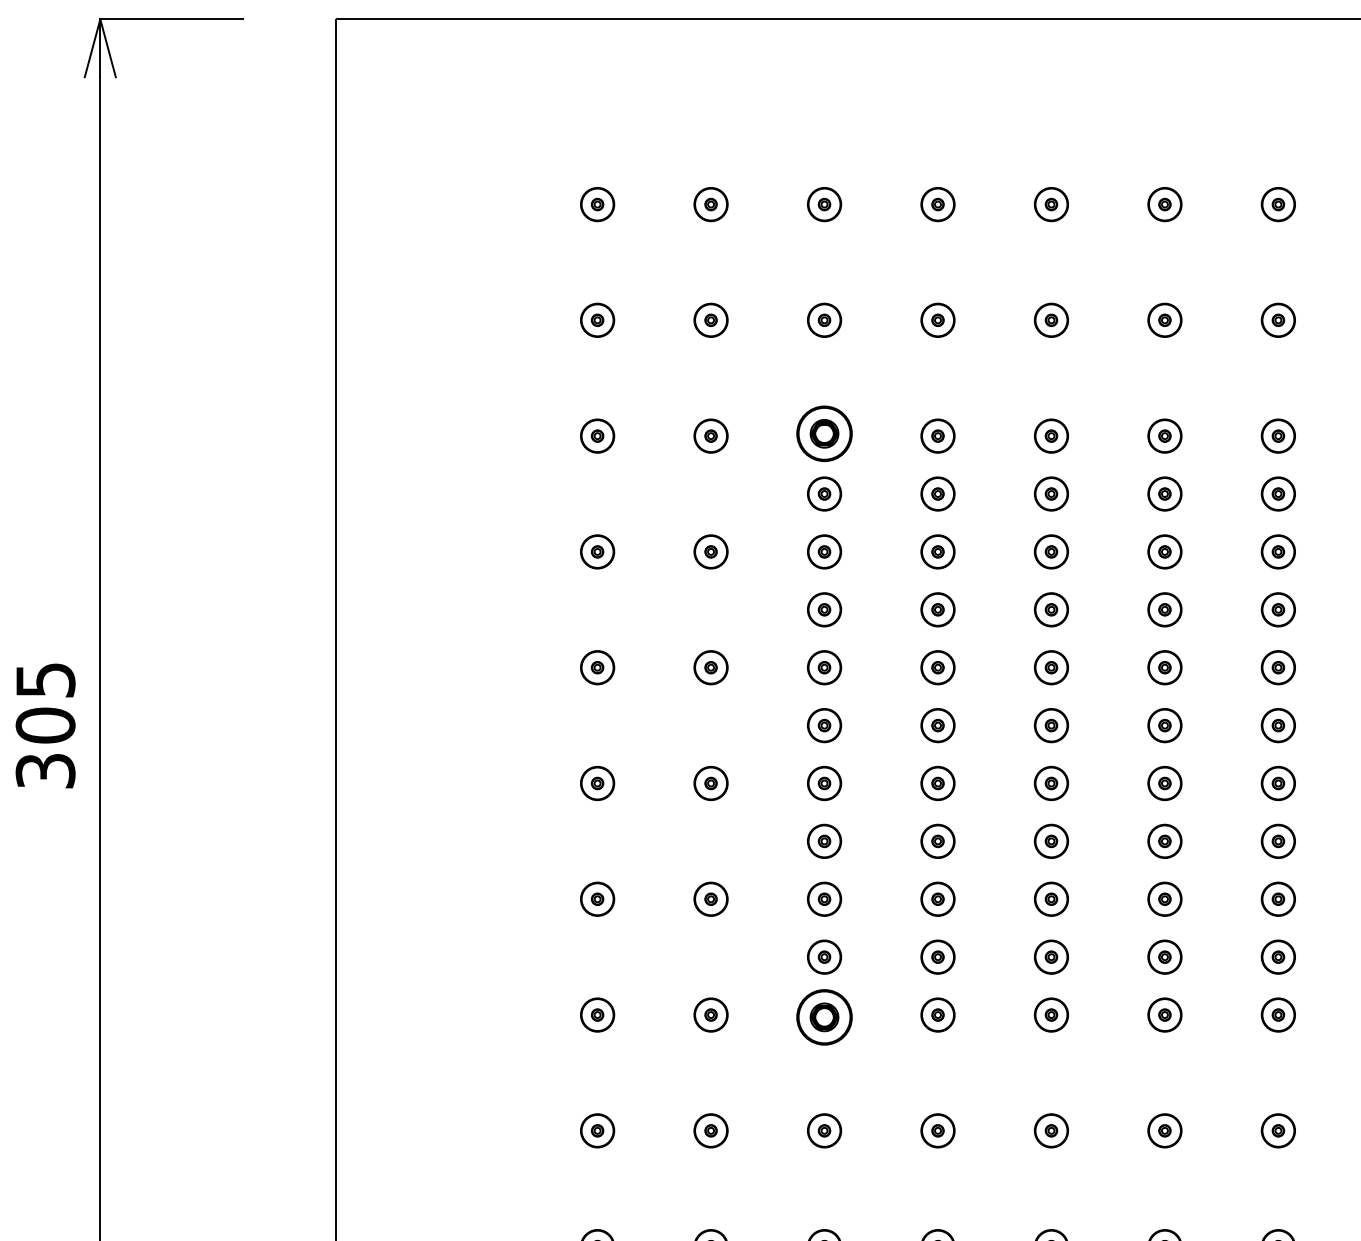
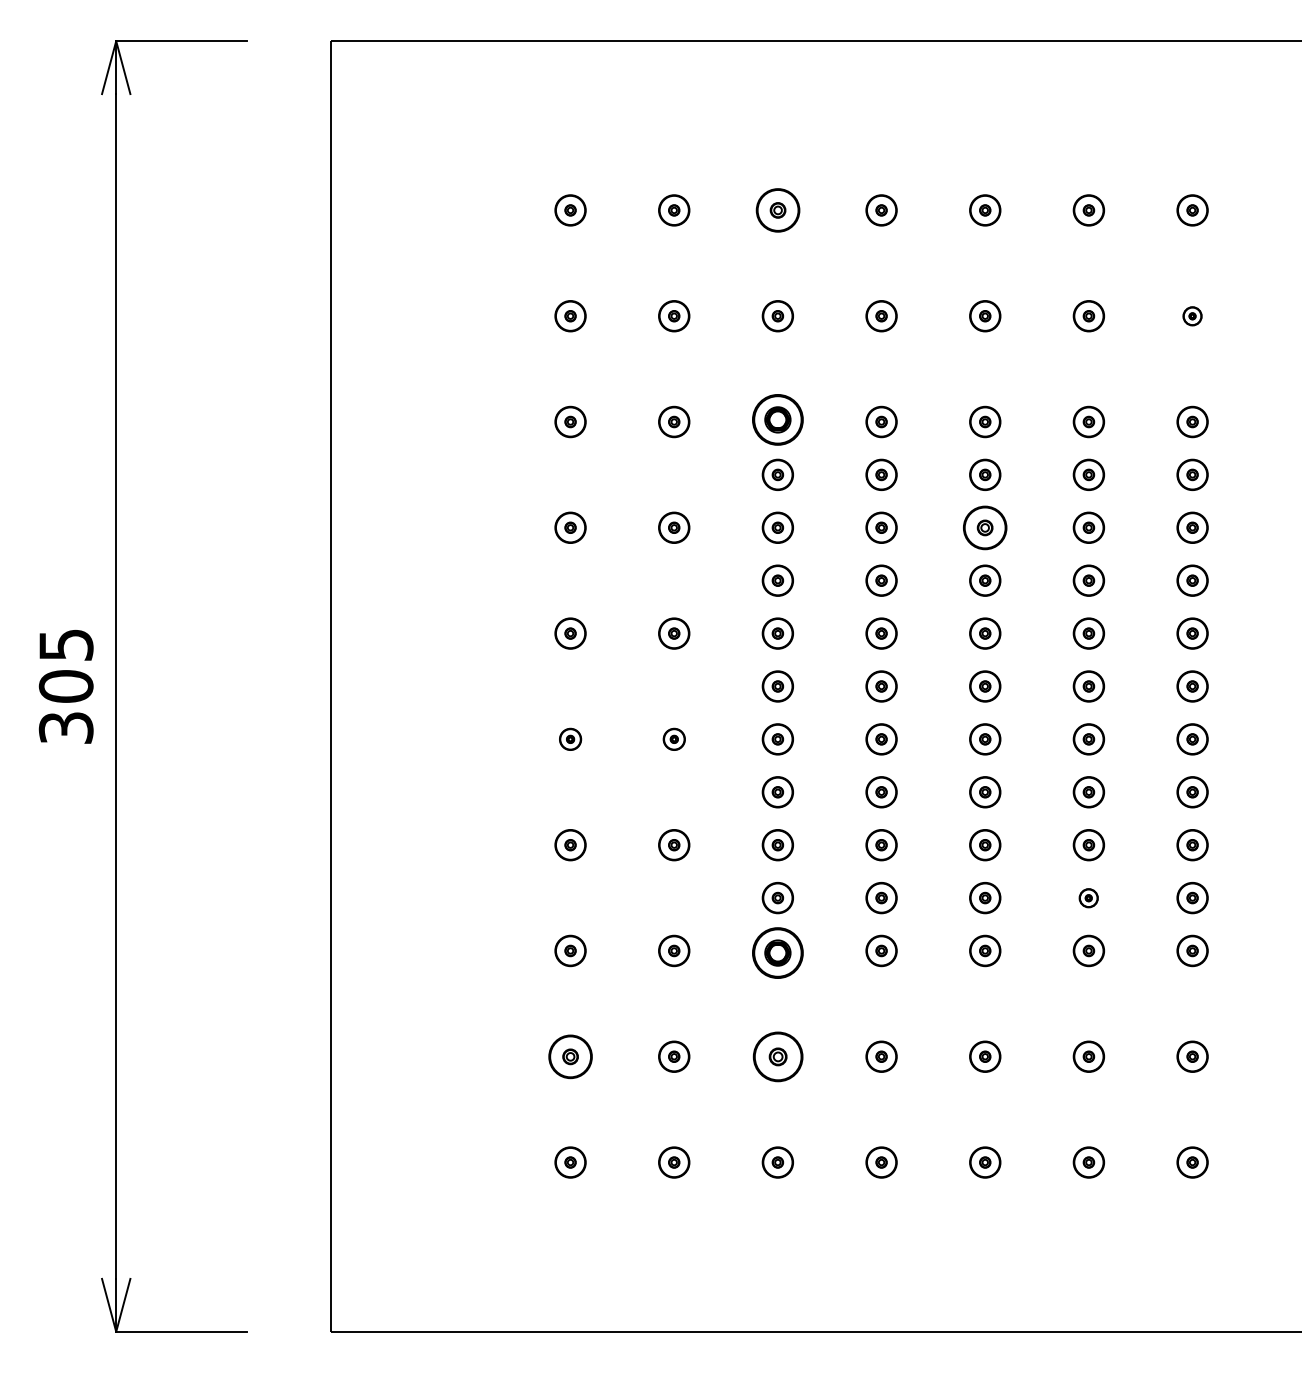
part: (824, 204) -> (777, 210), size x1.4
part: (1278, 320) -> (1192, 316), size x0.6
part: (1051, 551) -> (985, 527), size x1.4
part: (597, 783) -> (570, 739), size x0.7
part: (711, 783) -> (674, 739), size x0.7
part: (1164, 957) -> (1088, 898), size x0.6
part: (597, 1130) -> (570, 1056), size x1.4
part: (824, 1130) -> (777, 1056), size x1.6

